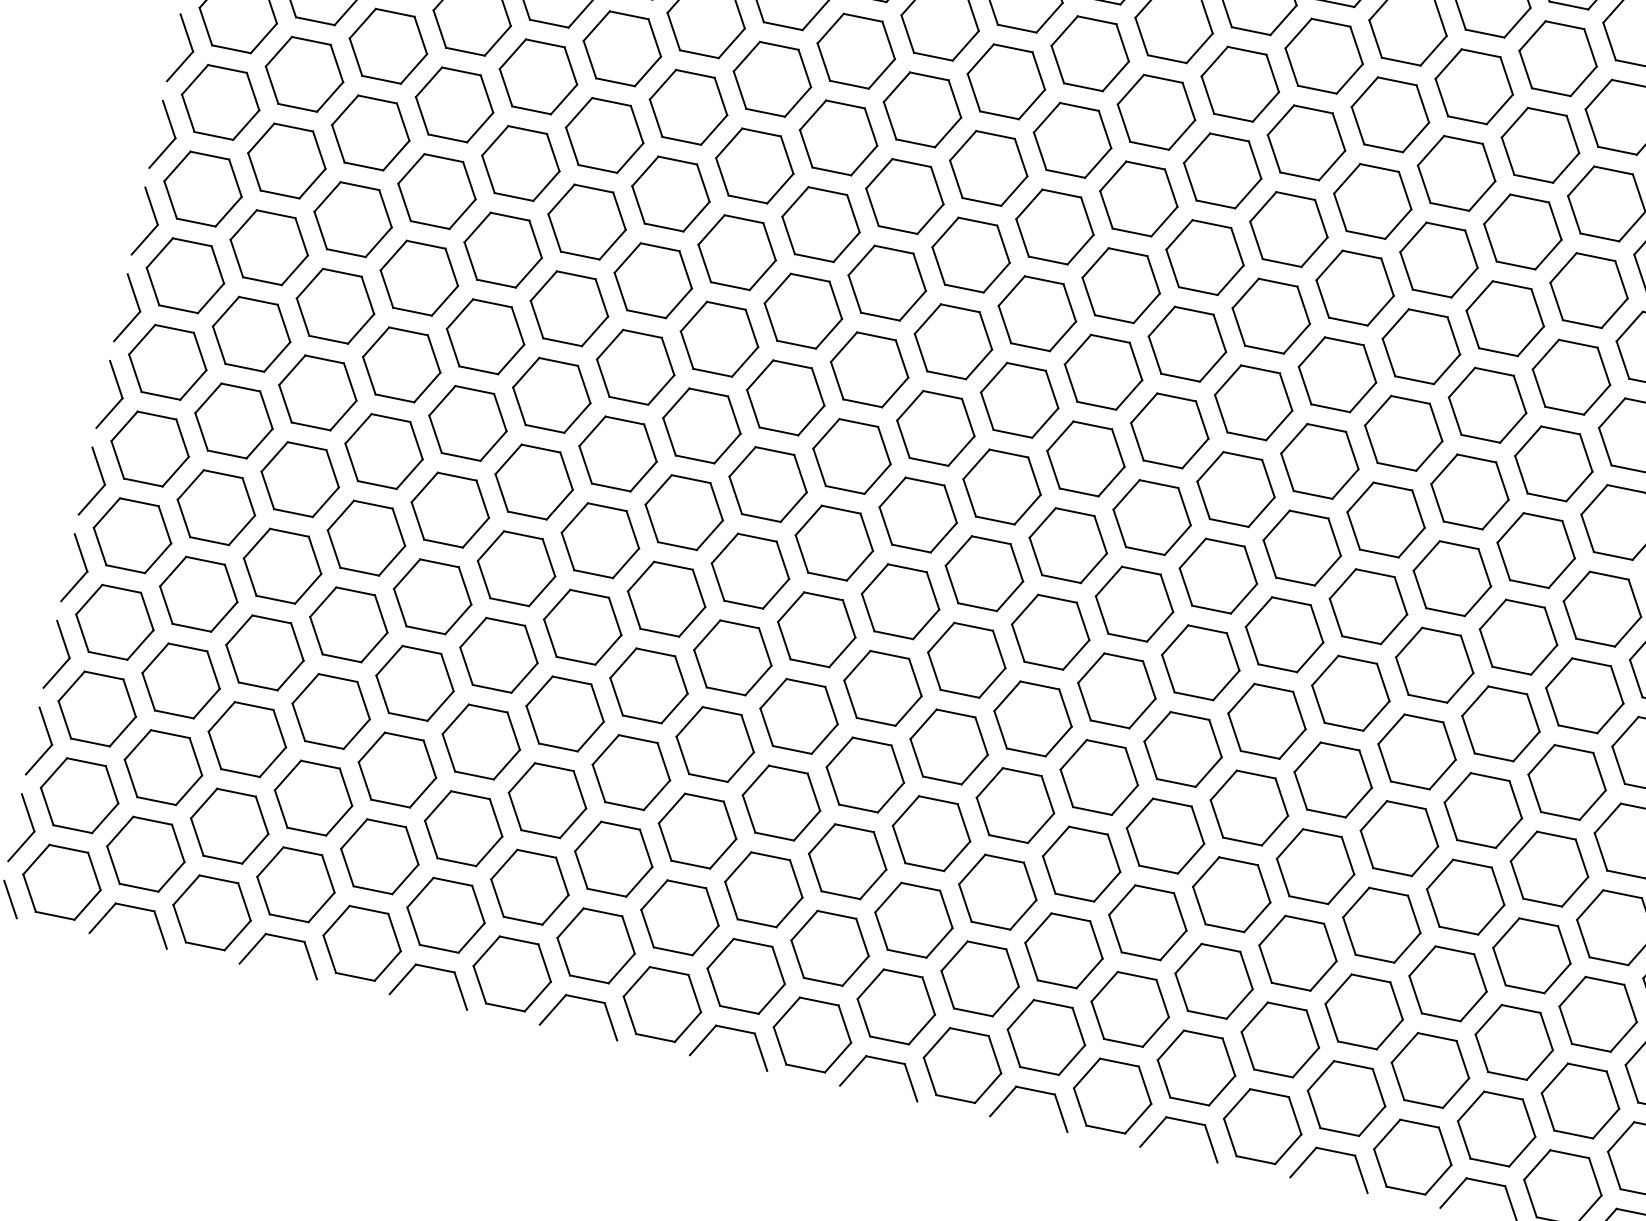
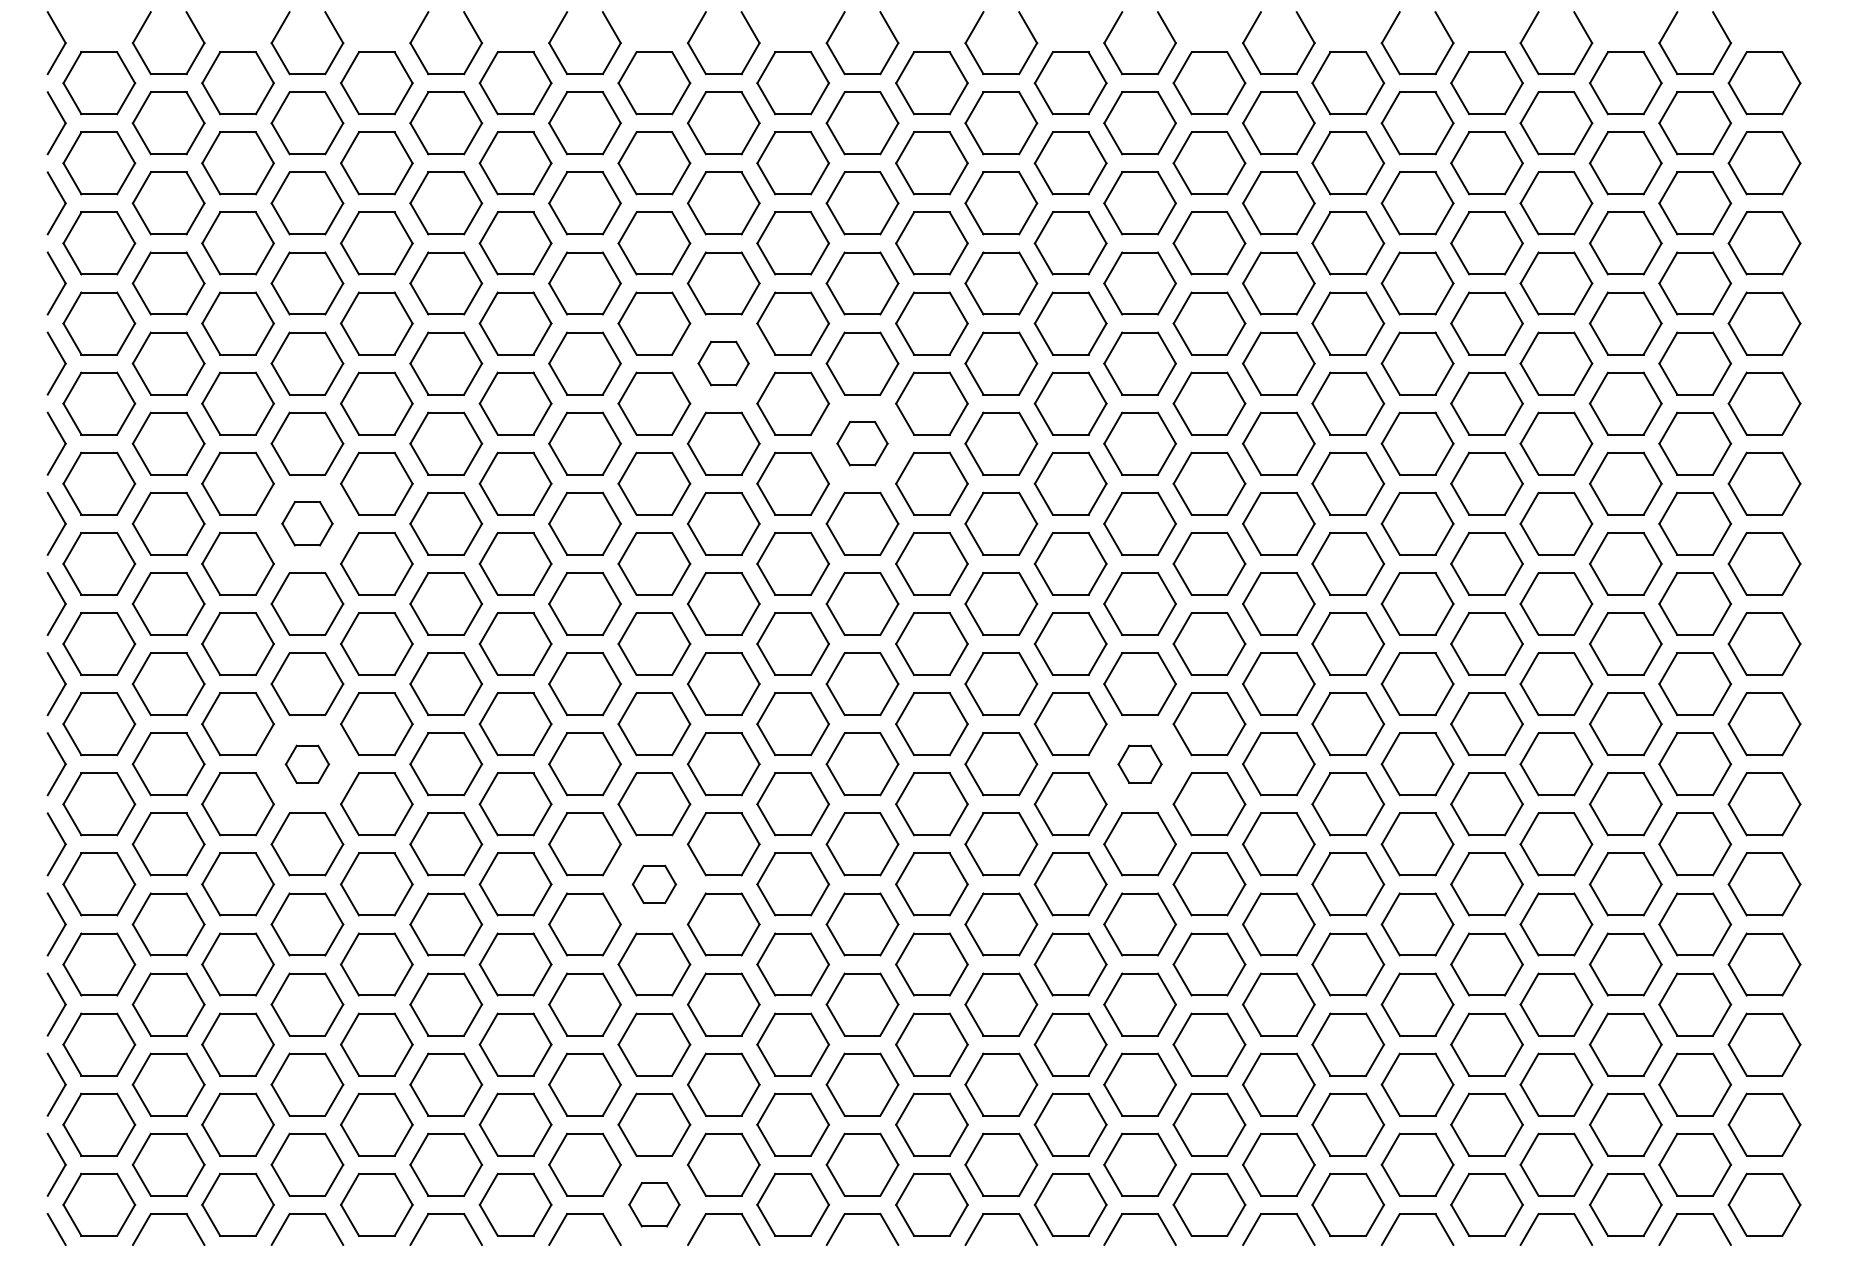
part: (922, 109) -> (723, 363), size x0.7
part: (437, 191) -> (307, 523), size x0.7
part: (1054, 226) -> (862, 443), size x0.7
part: (384, 451) -> (307, 764), size x0.6
part: (1283, 634) -> (1139, 764), size x0.6
part: (732, 657) -> (654, 884), size x0.6
part: (662, 1004) -> (654, 1204), size x0.7

